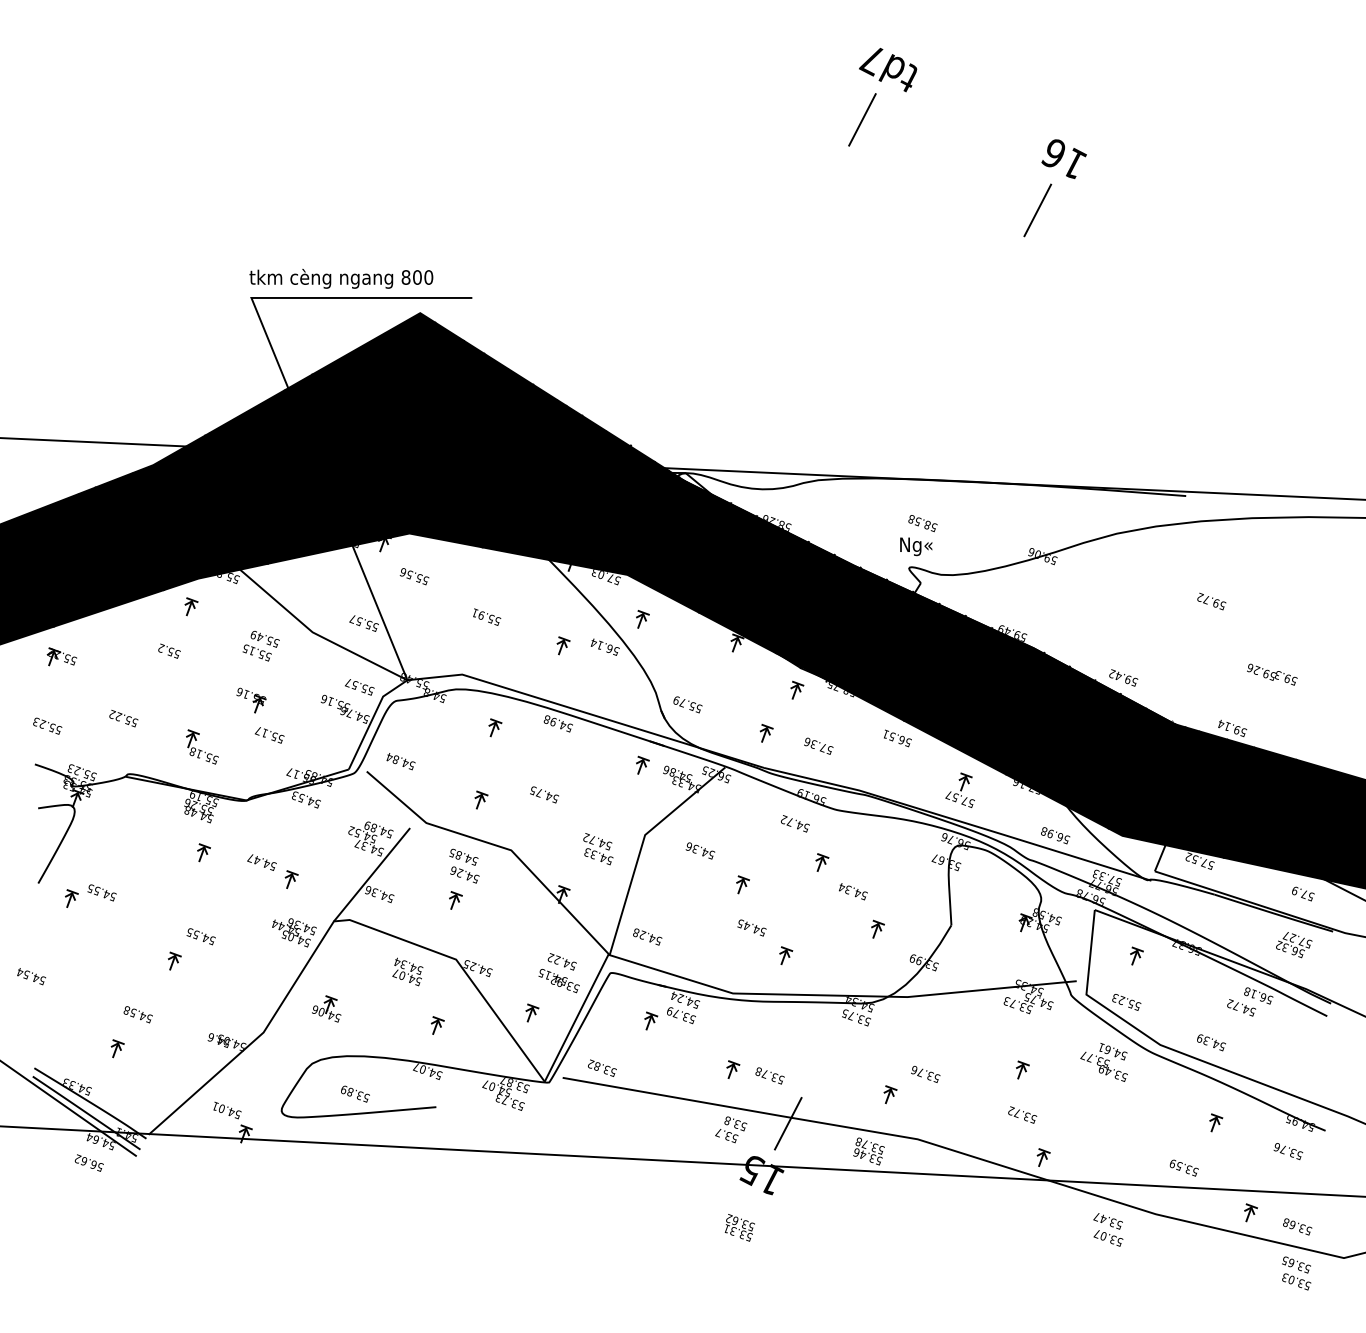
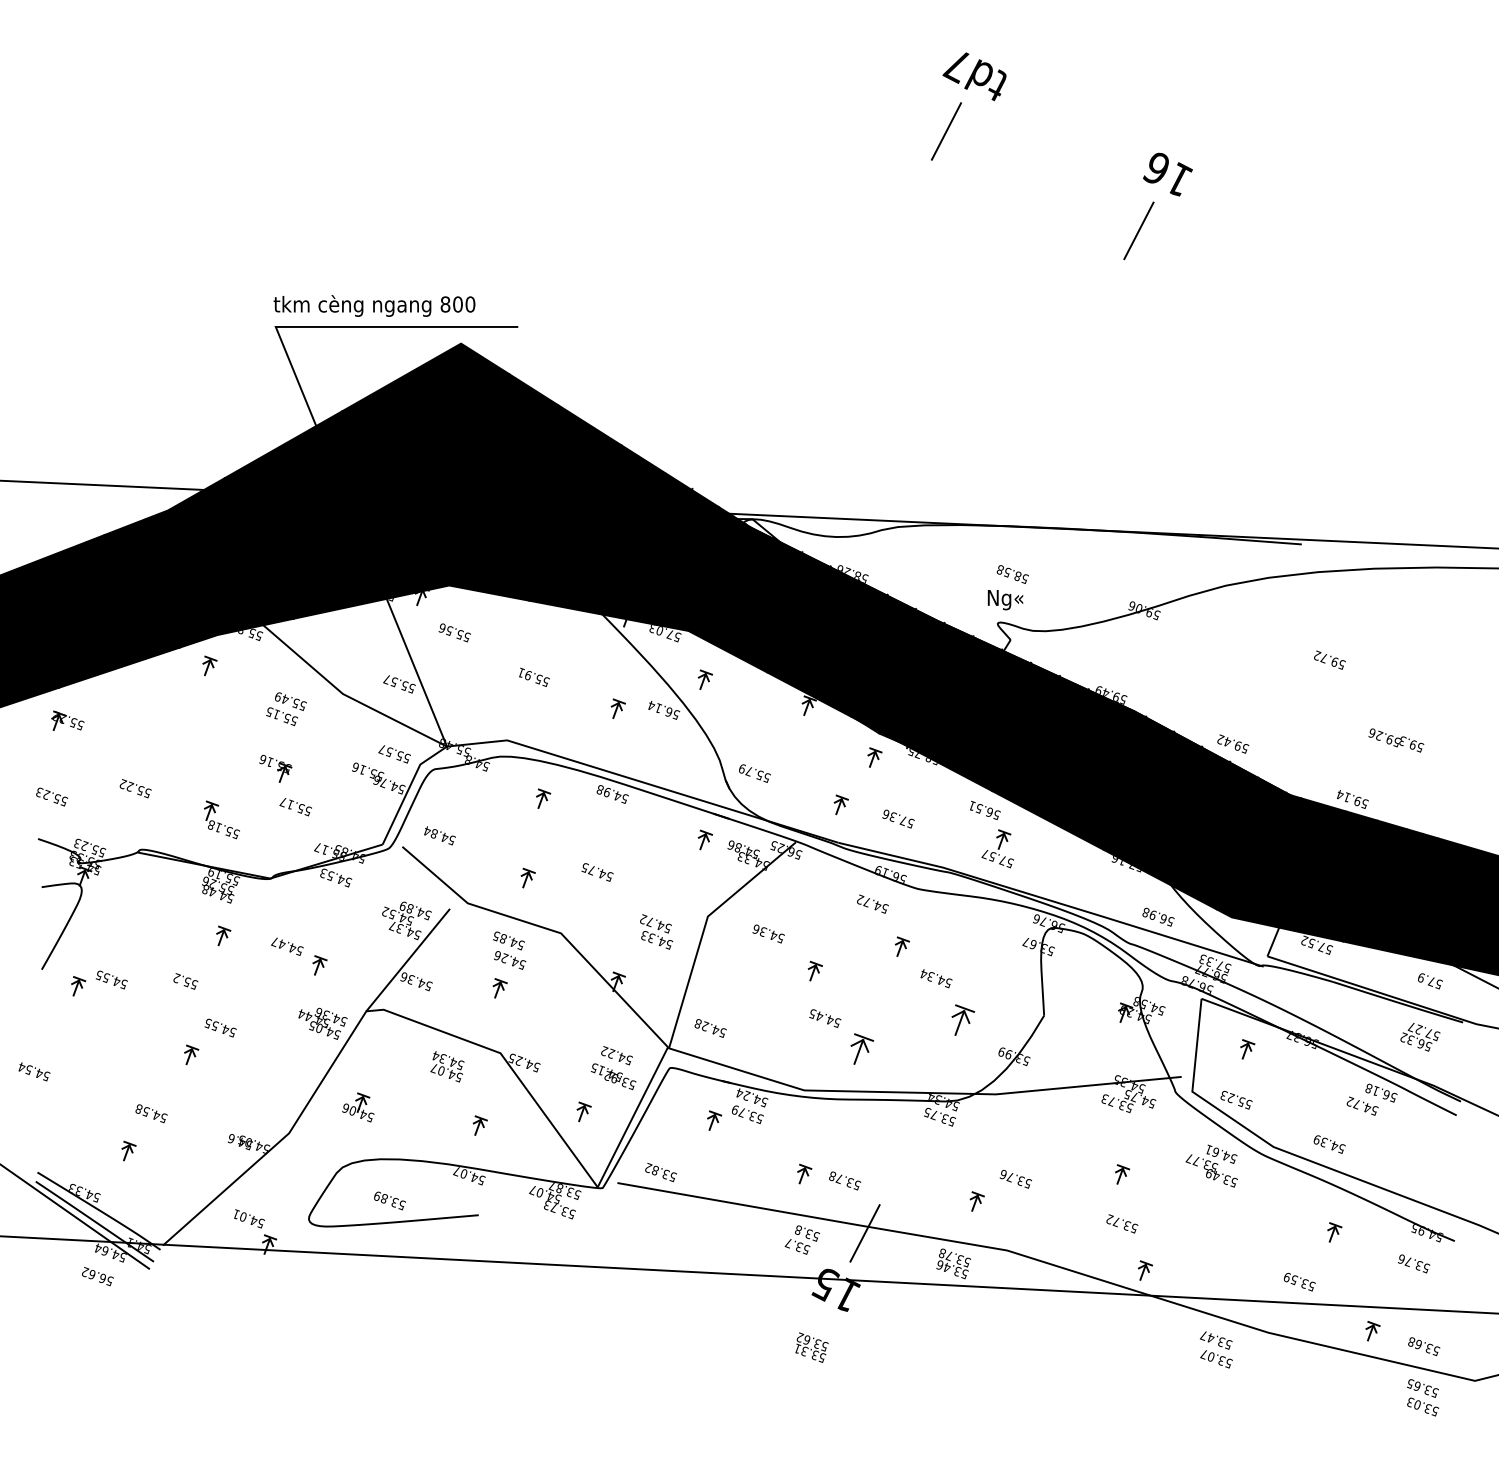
text: (169, 650) -> (185, 980), moved
part: (959, 789) -> (997, 847), moved
part: (877, 928) -> (963, 1019), size x1.6
part: (786, 955) -> (863, 1048), size x1.6

